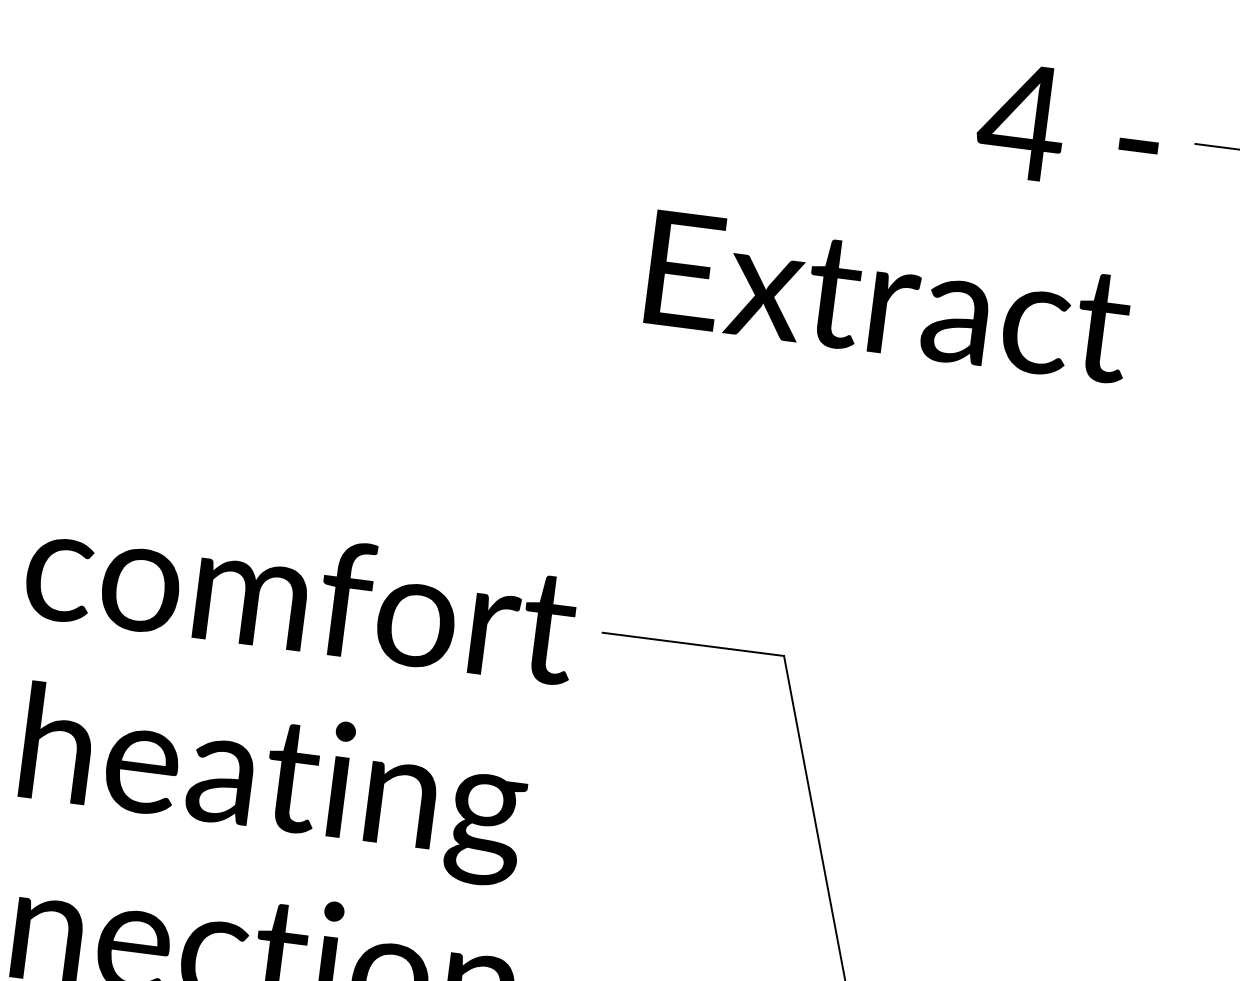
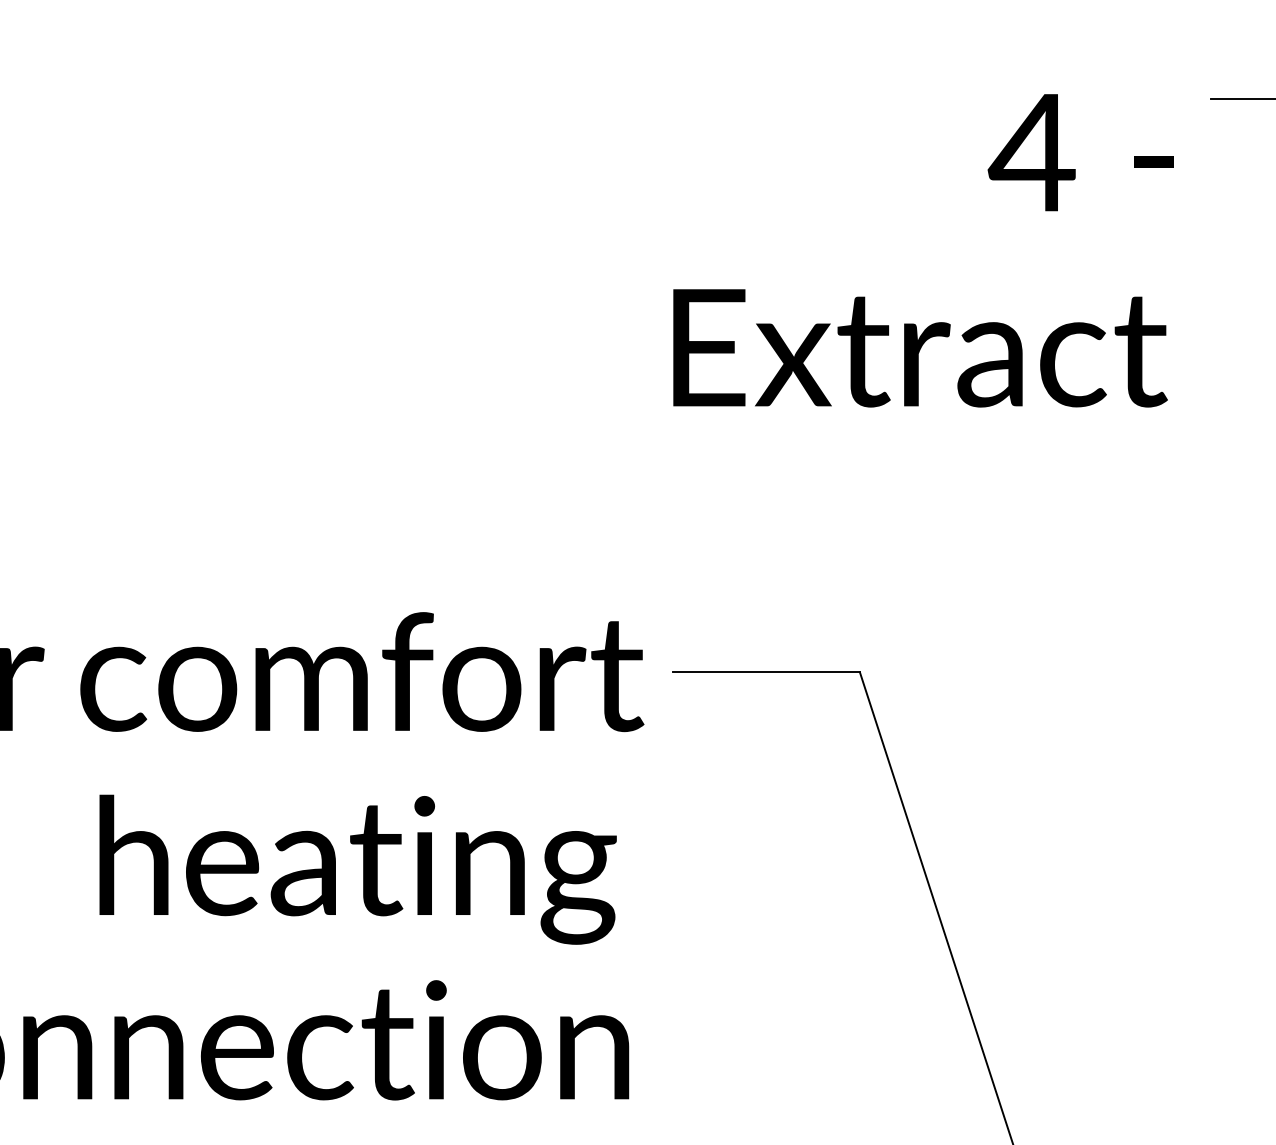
text: (904, 203) -> (923, 250), moved

